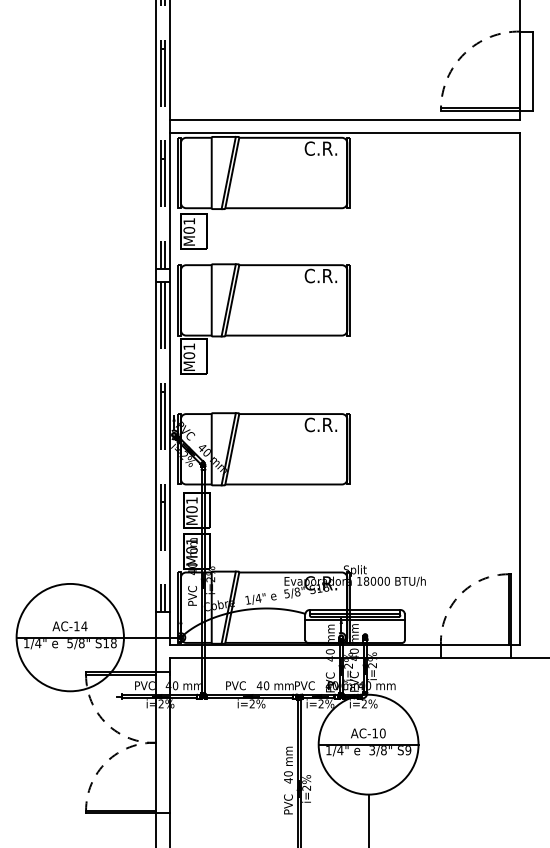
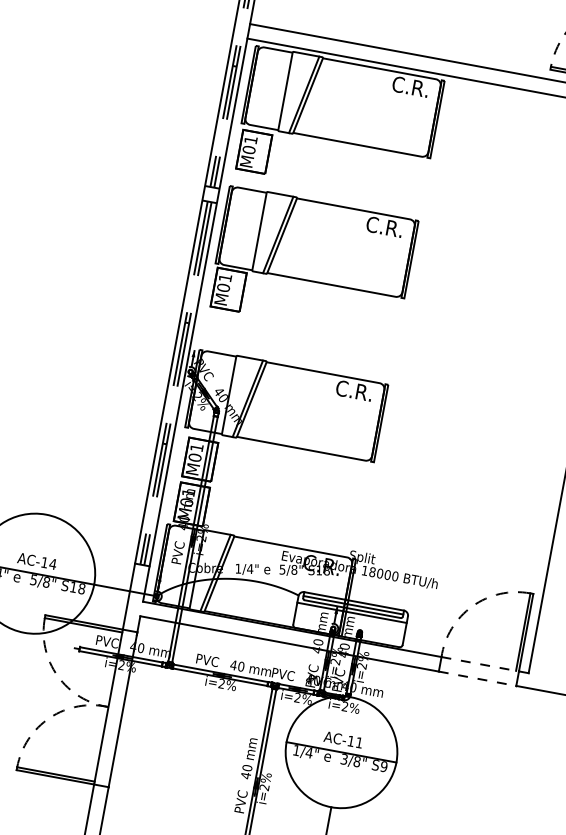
line: (476, 644) -> (480, 664), solid -> dashed
line: (476, 657) -> (477, 678), solid -> dashed
text: (382, 733) -> (359, 742), AC-10 -> AC-11

